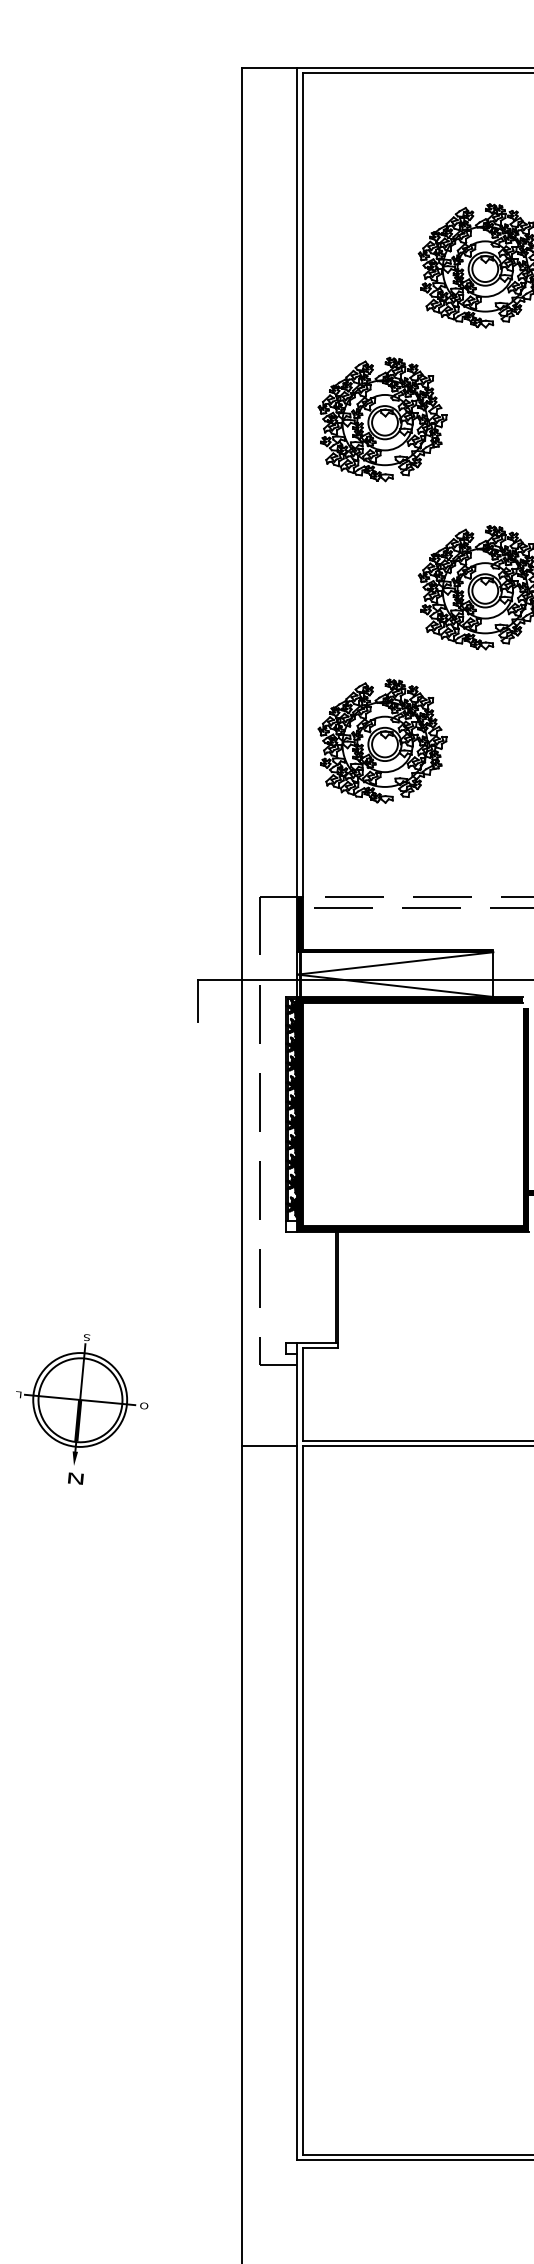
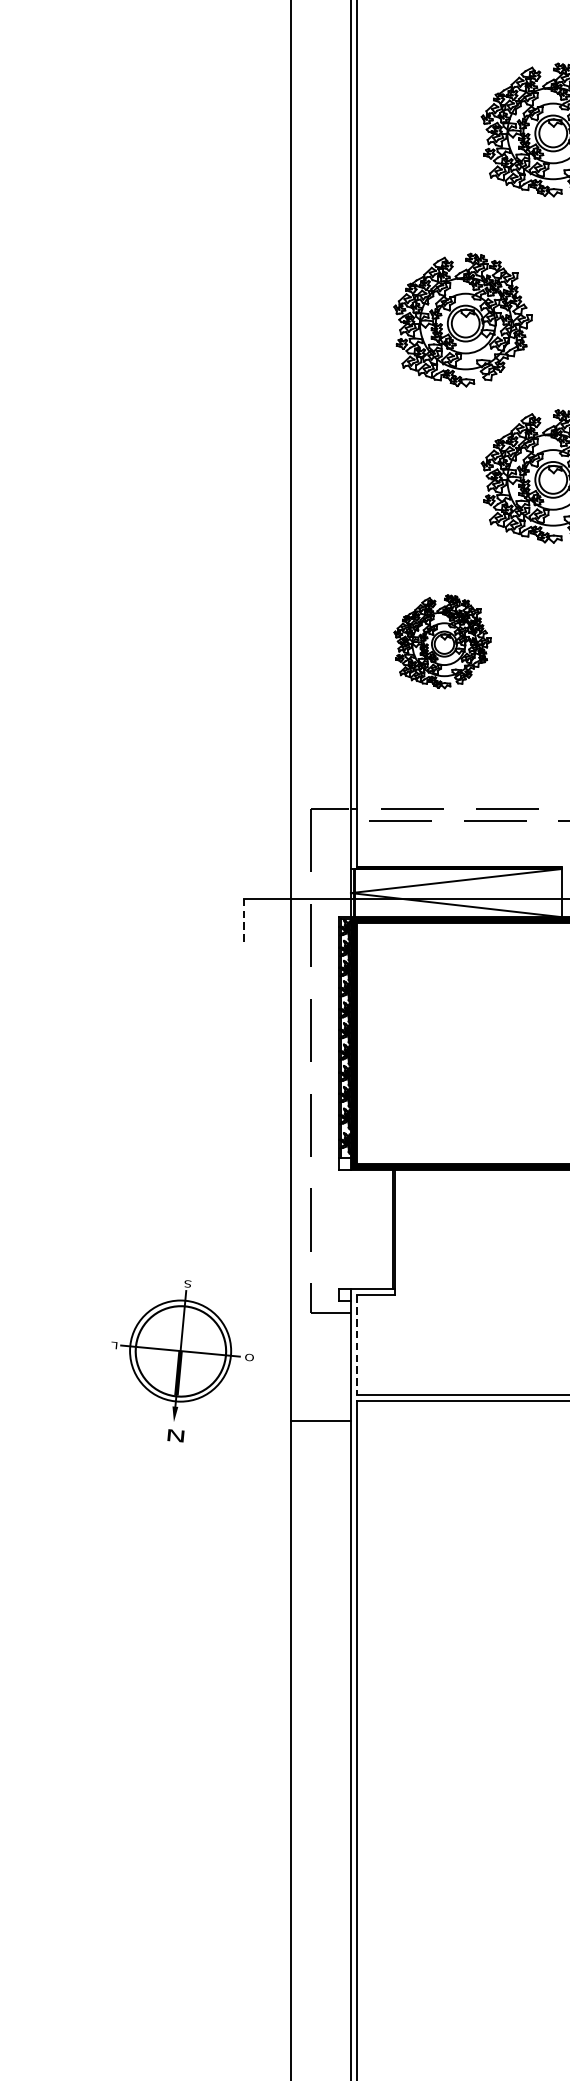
part: (382, 419) -> (463, 320), moved
part: (382, 740) -> (442, 641), size x0.7
fill: (299, 924) -> (353, 839), removed
line: (198, 1000) -> (244, 920), solid -> dashed
line: (302, 1394) -> (356, 1345), solid -> dashed
part: (82, 1409) -> (183, 1361), moved
line: (269, 1446) -> (320, 1421), moved

